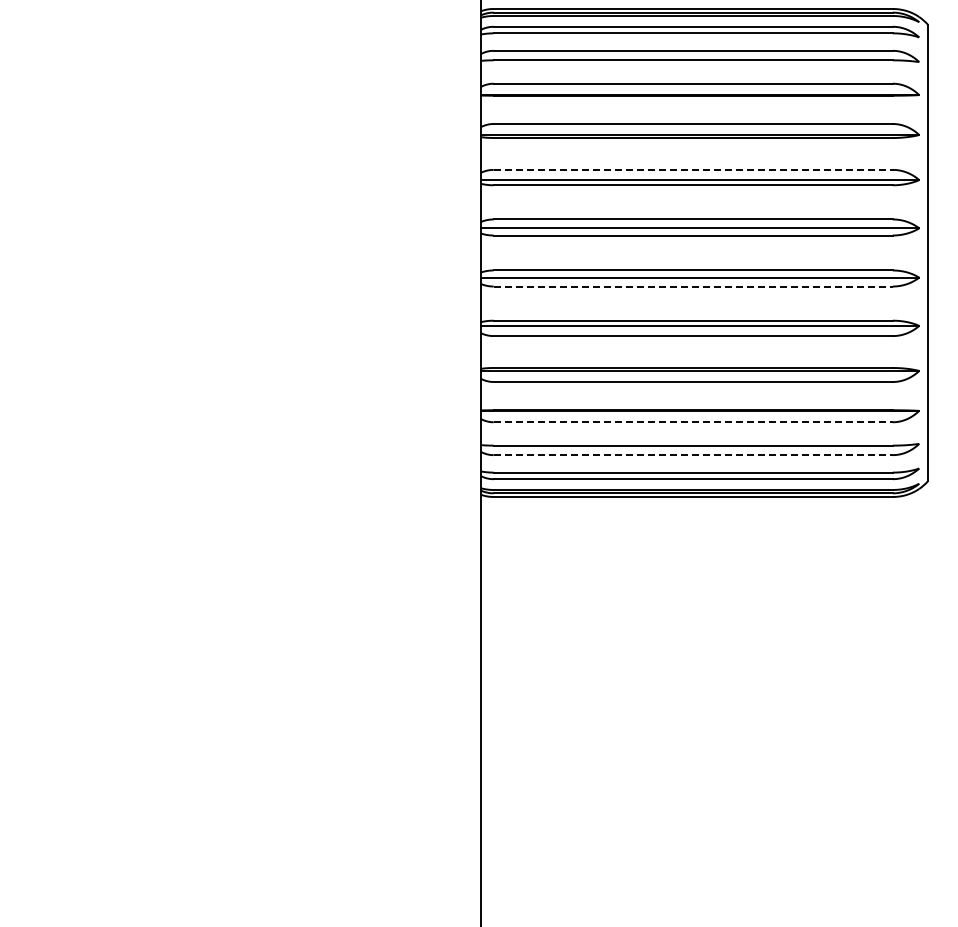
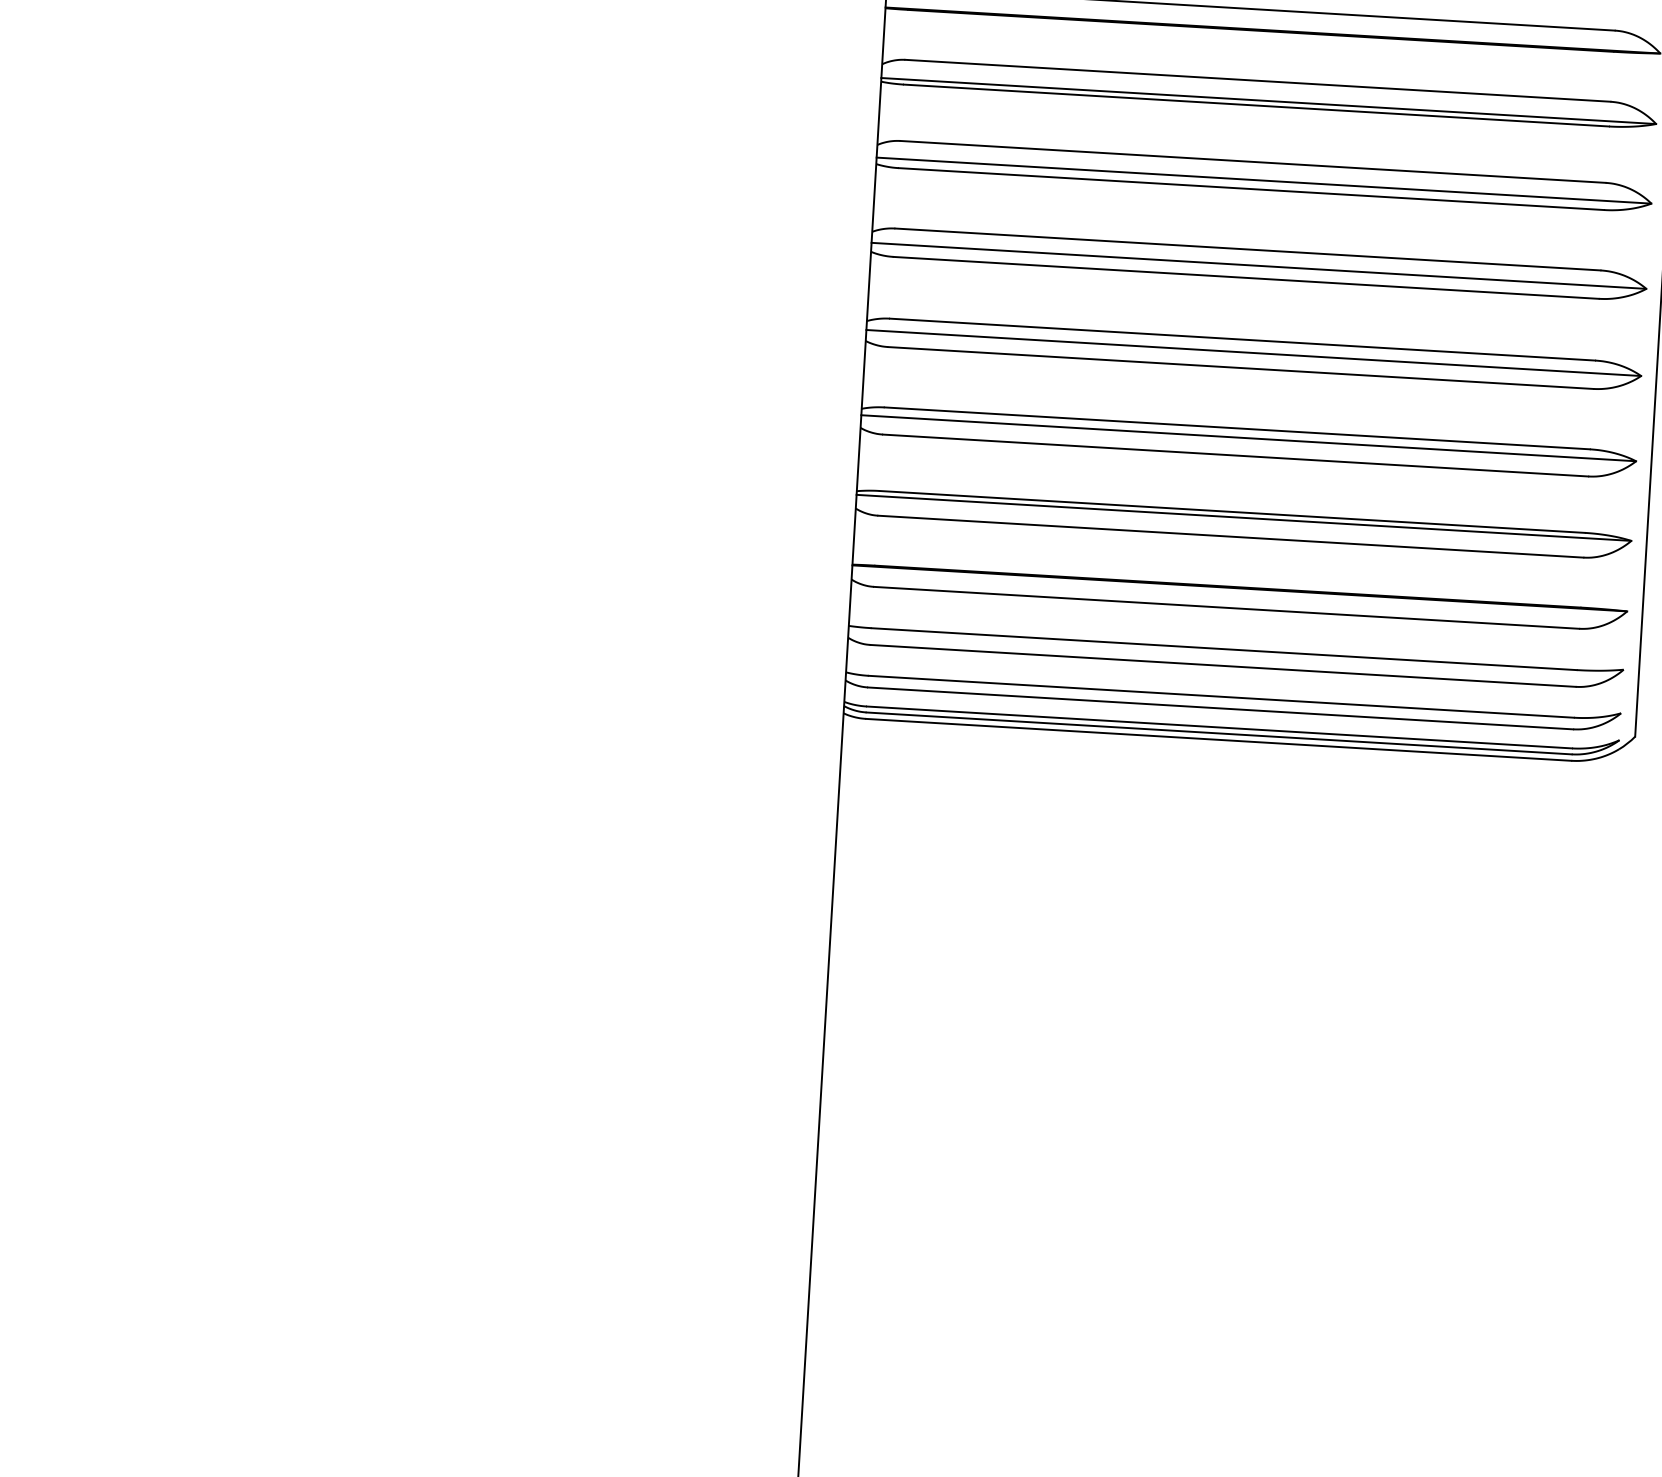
line: (693, 169) -> (1253, 161), dashed -> solid
line: (693, 286) -> (1241, 367), dashed -> solid
line: (693, 422) -> (1227, 608), dashed -> solid
line: (693, 455) -> (1223, 666), dashed -> solid

